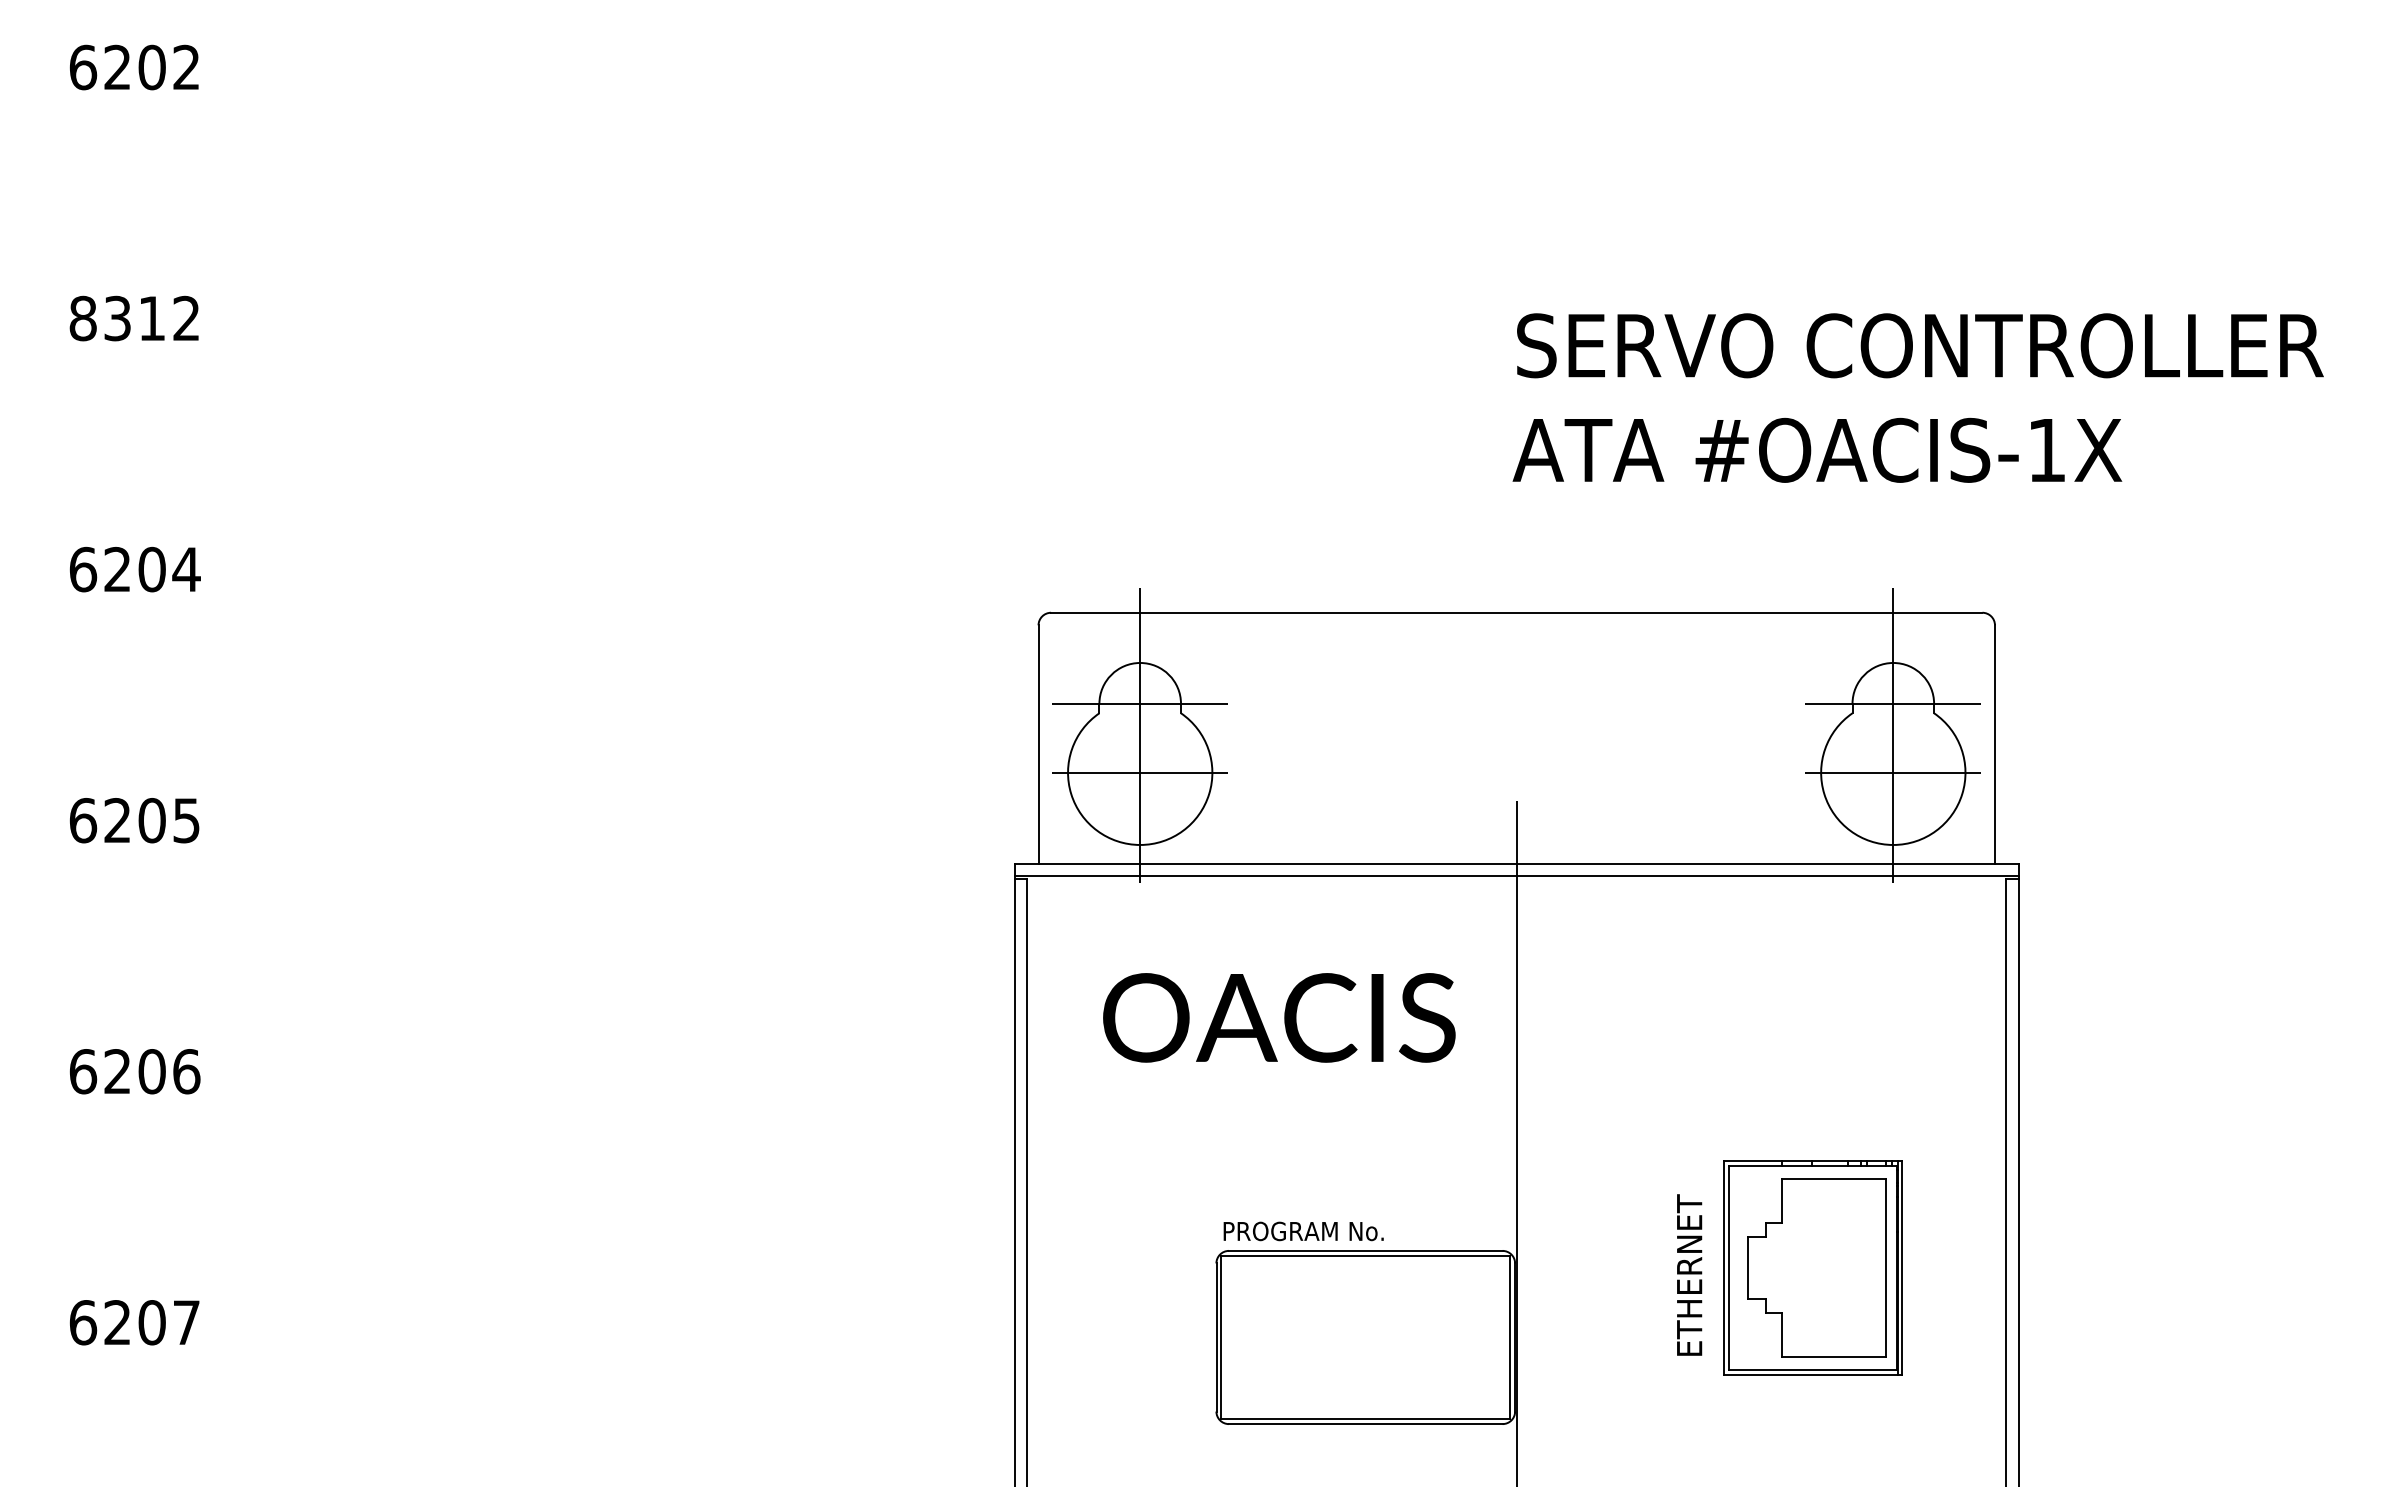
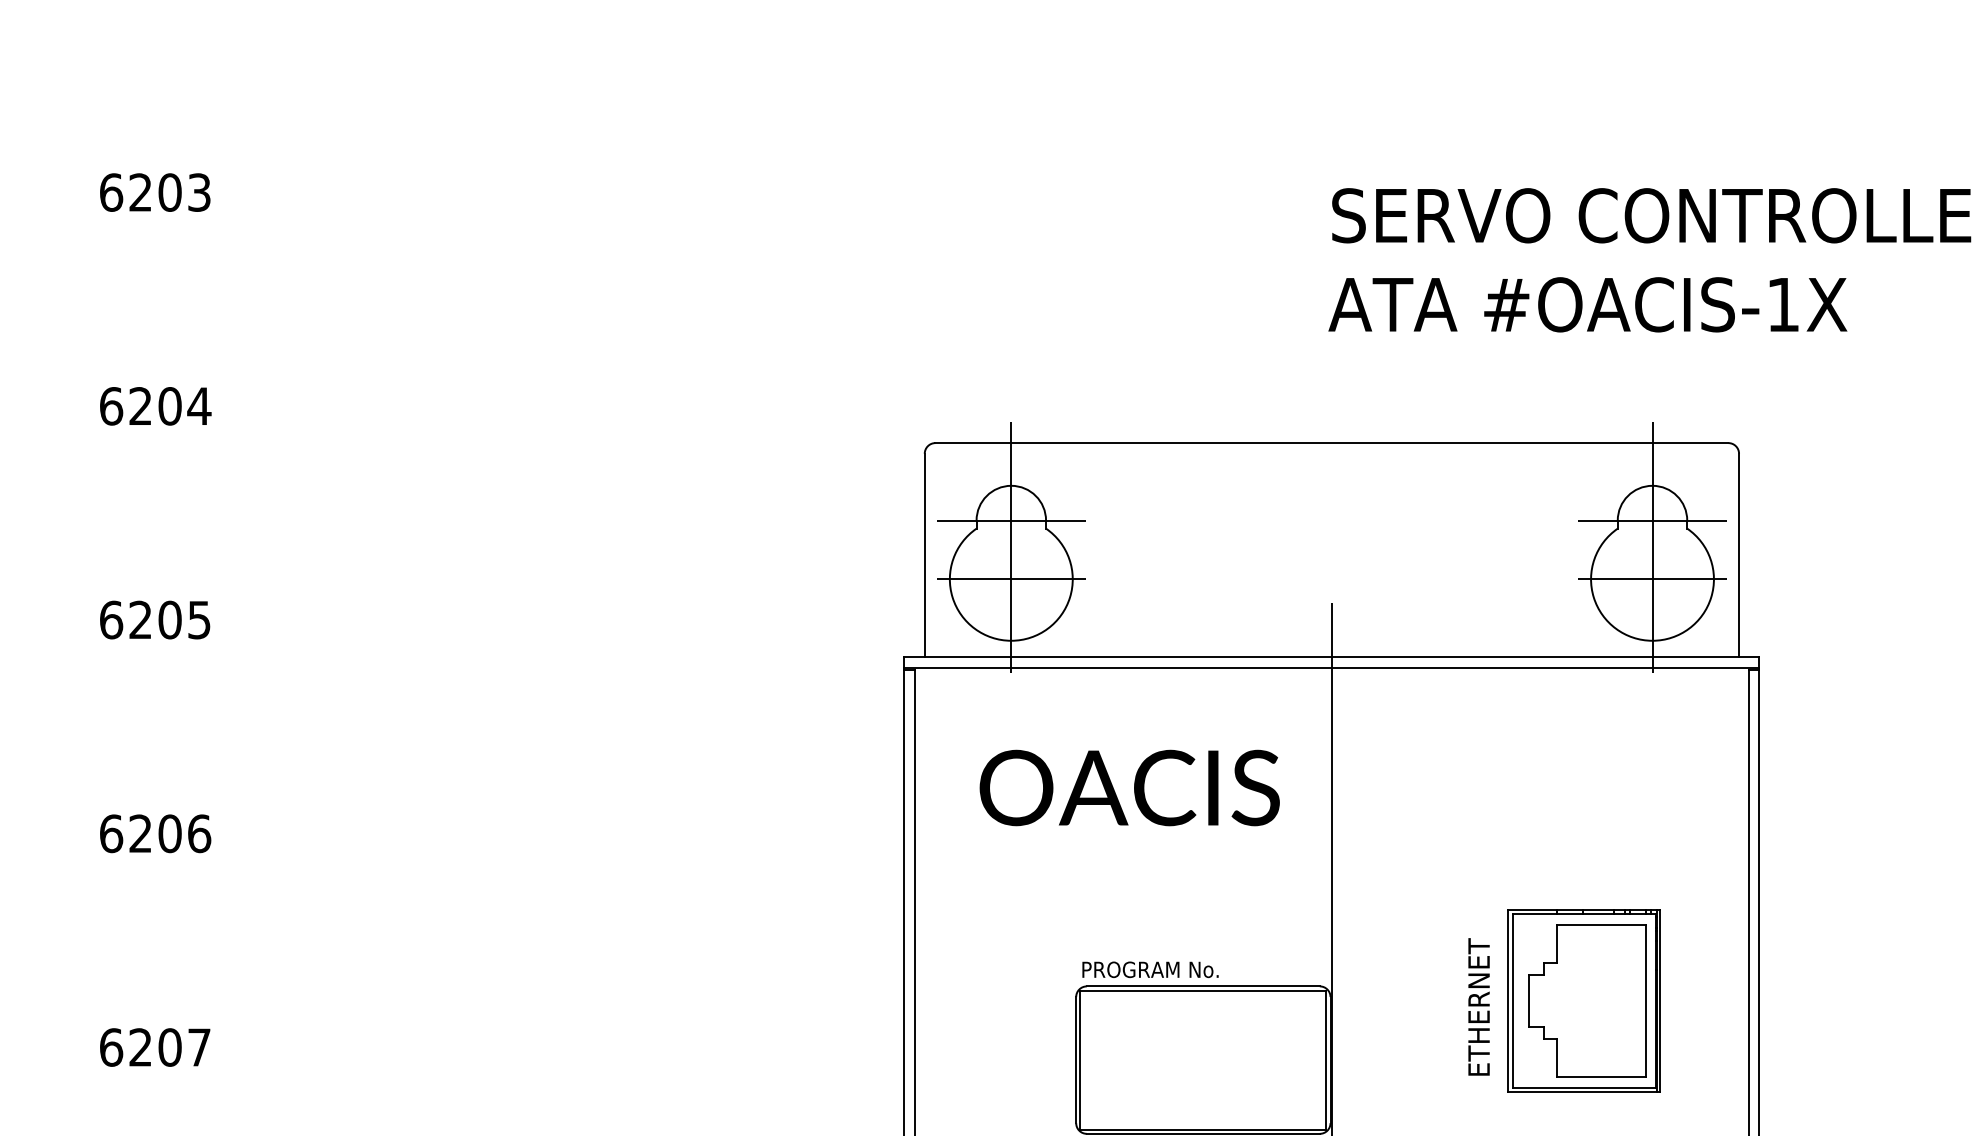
text: (134, 318) -> (155, 192), 8312 -> 6203

